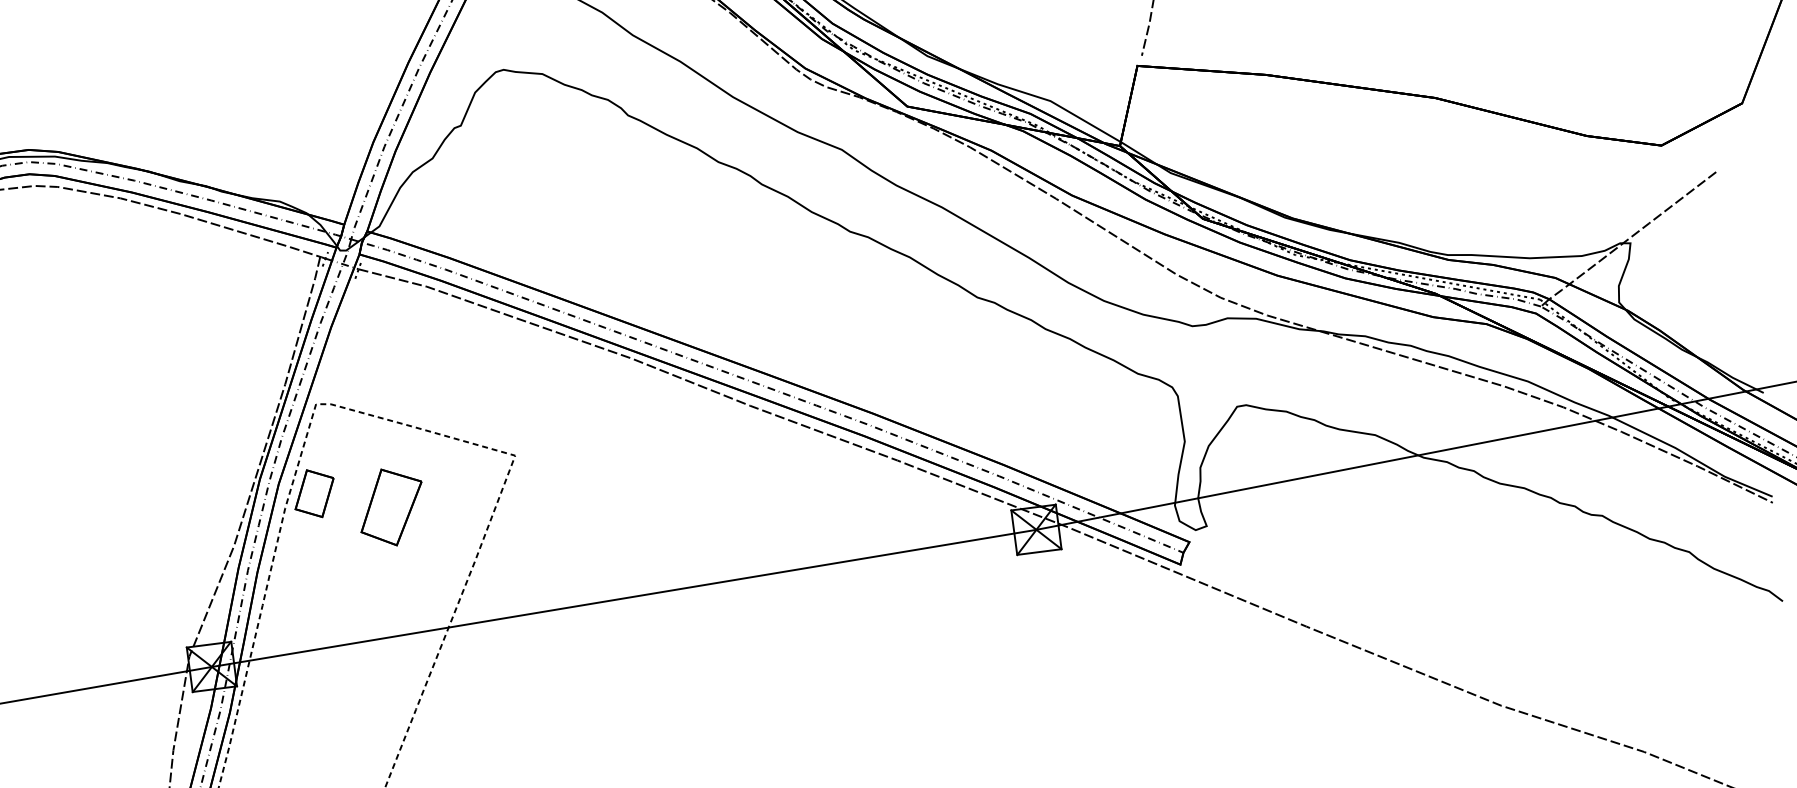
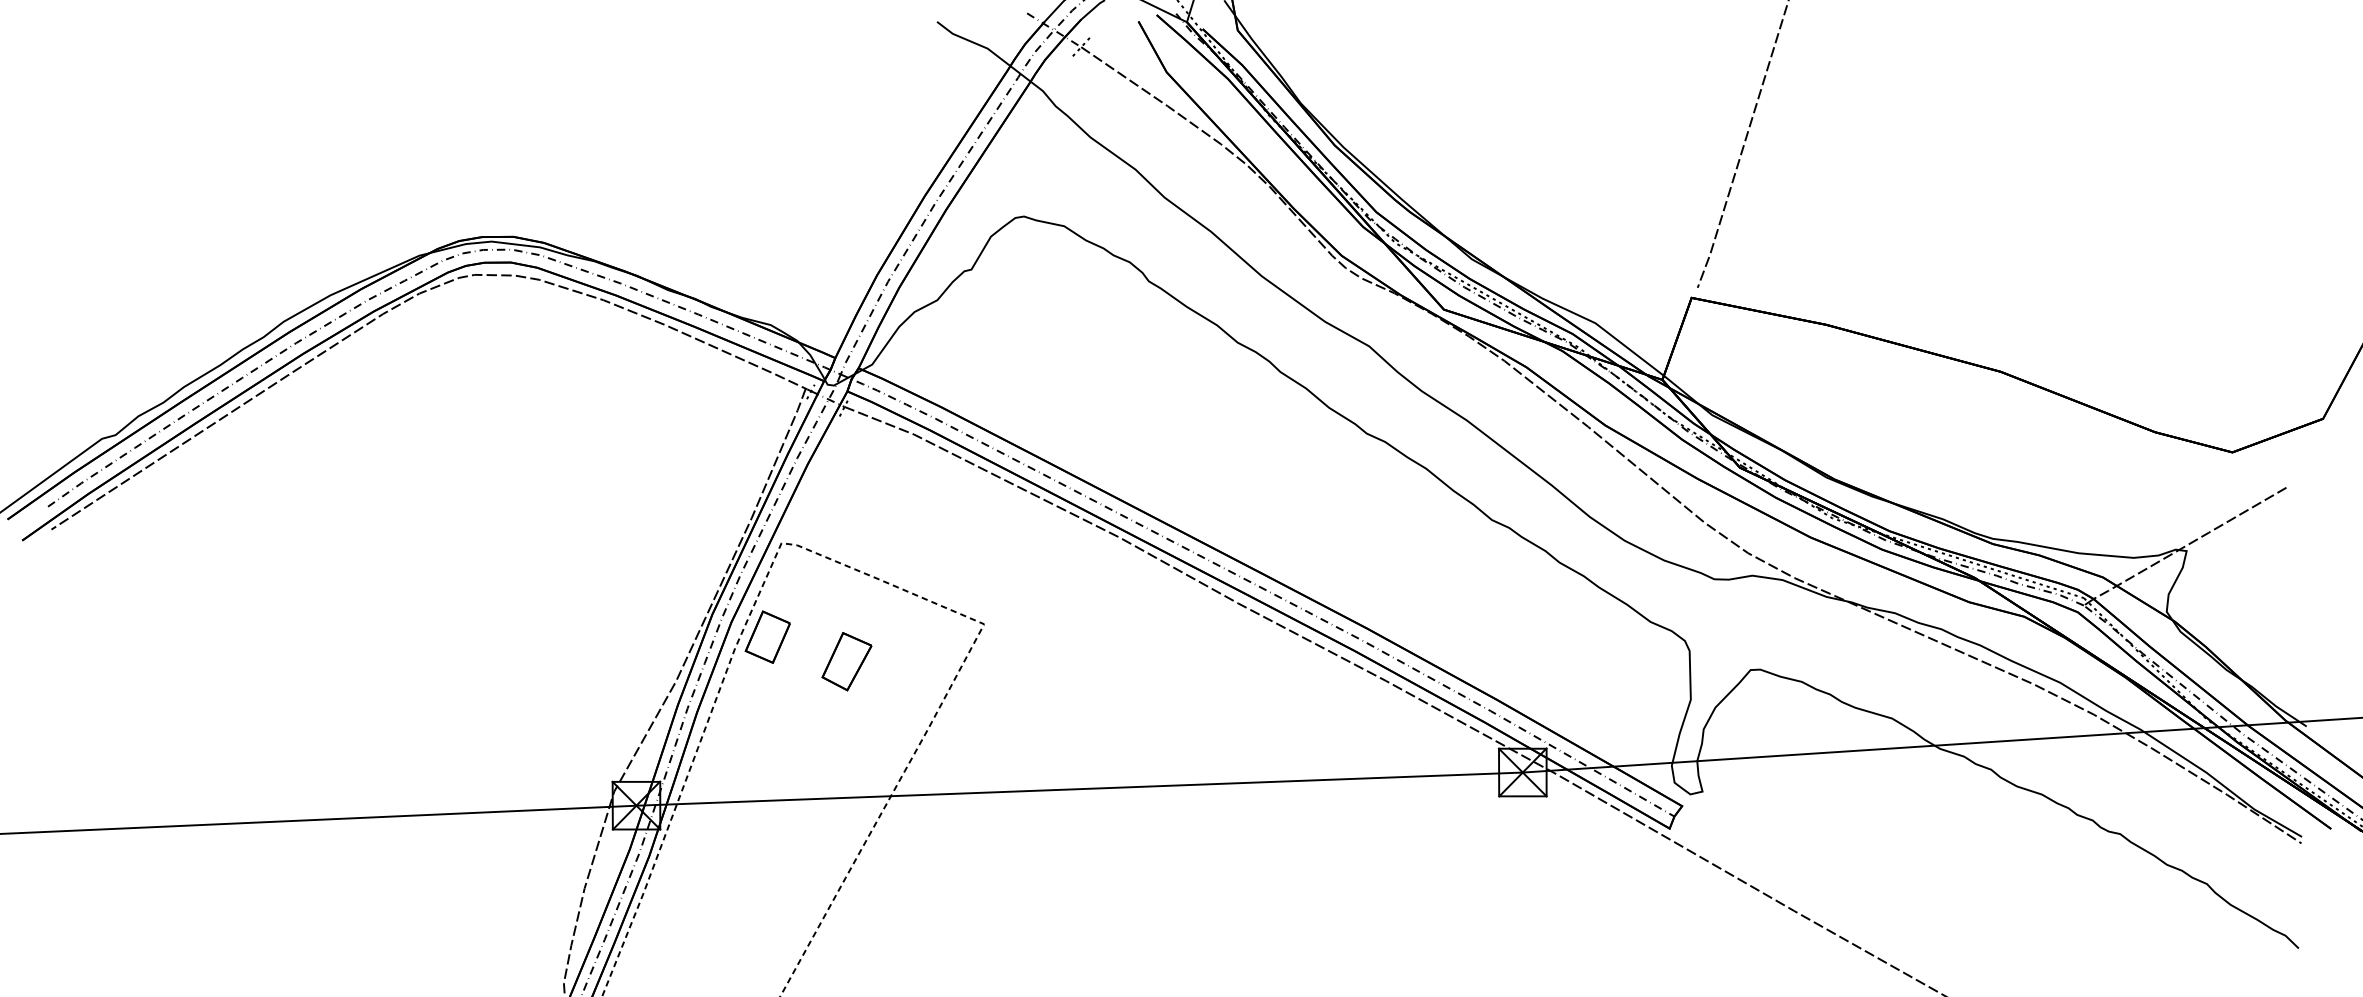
part: (390, 507) -> (846, 661), size x0.7

